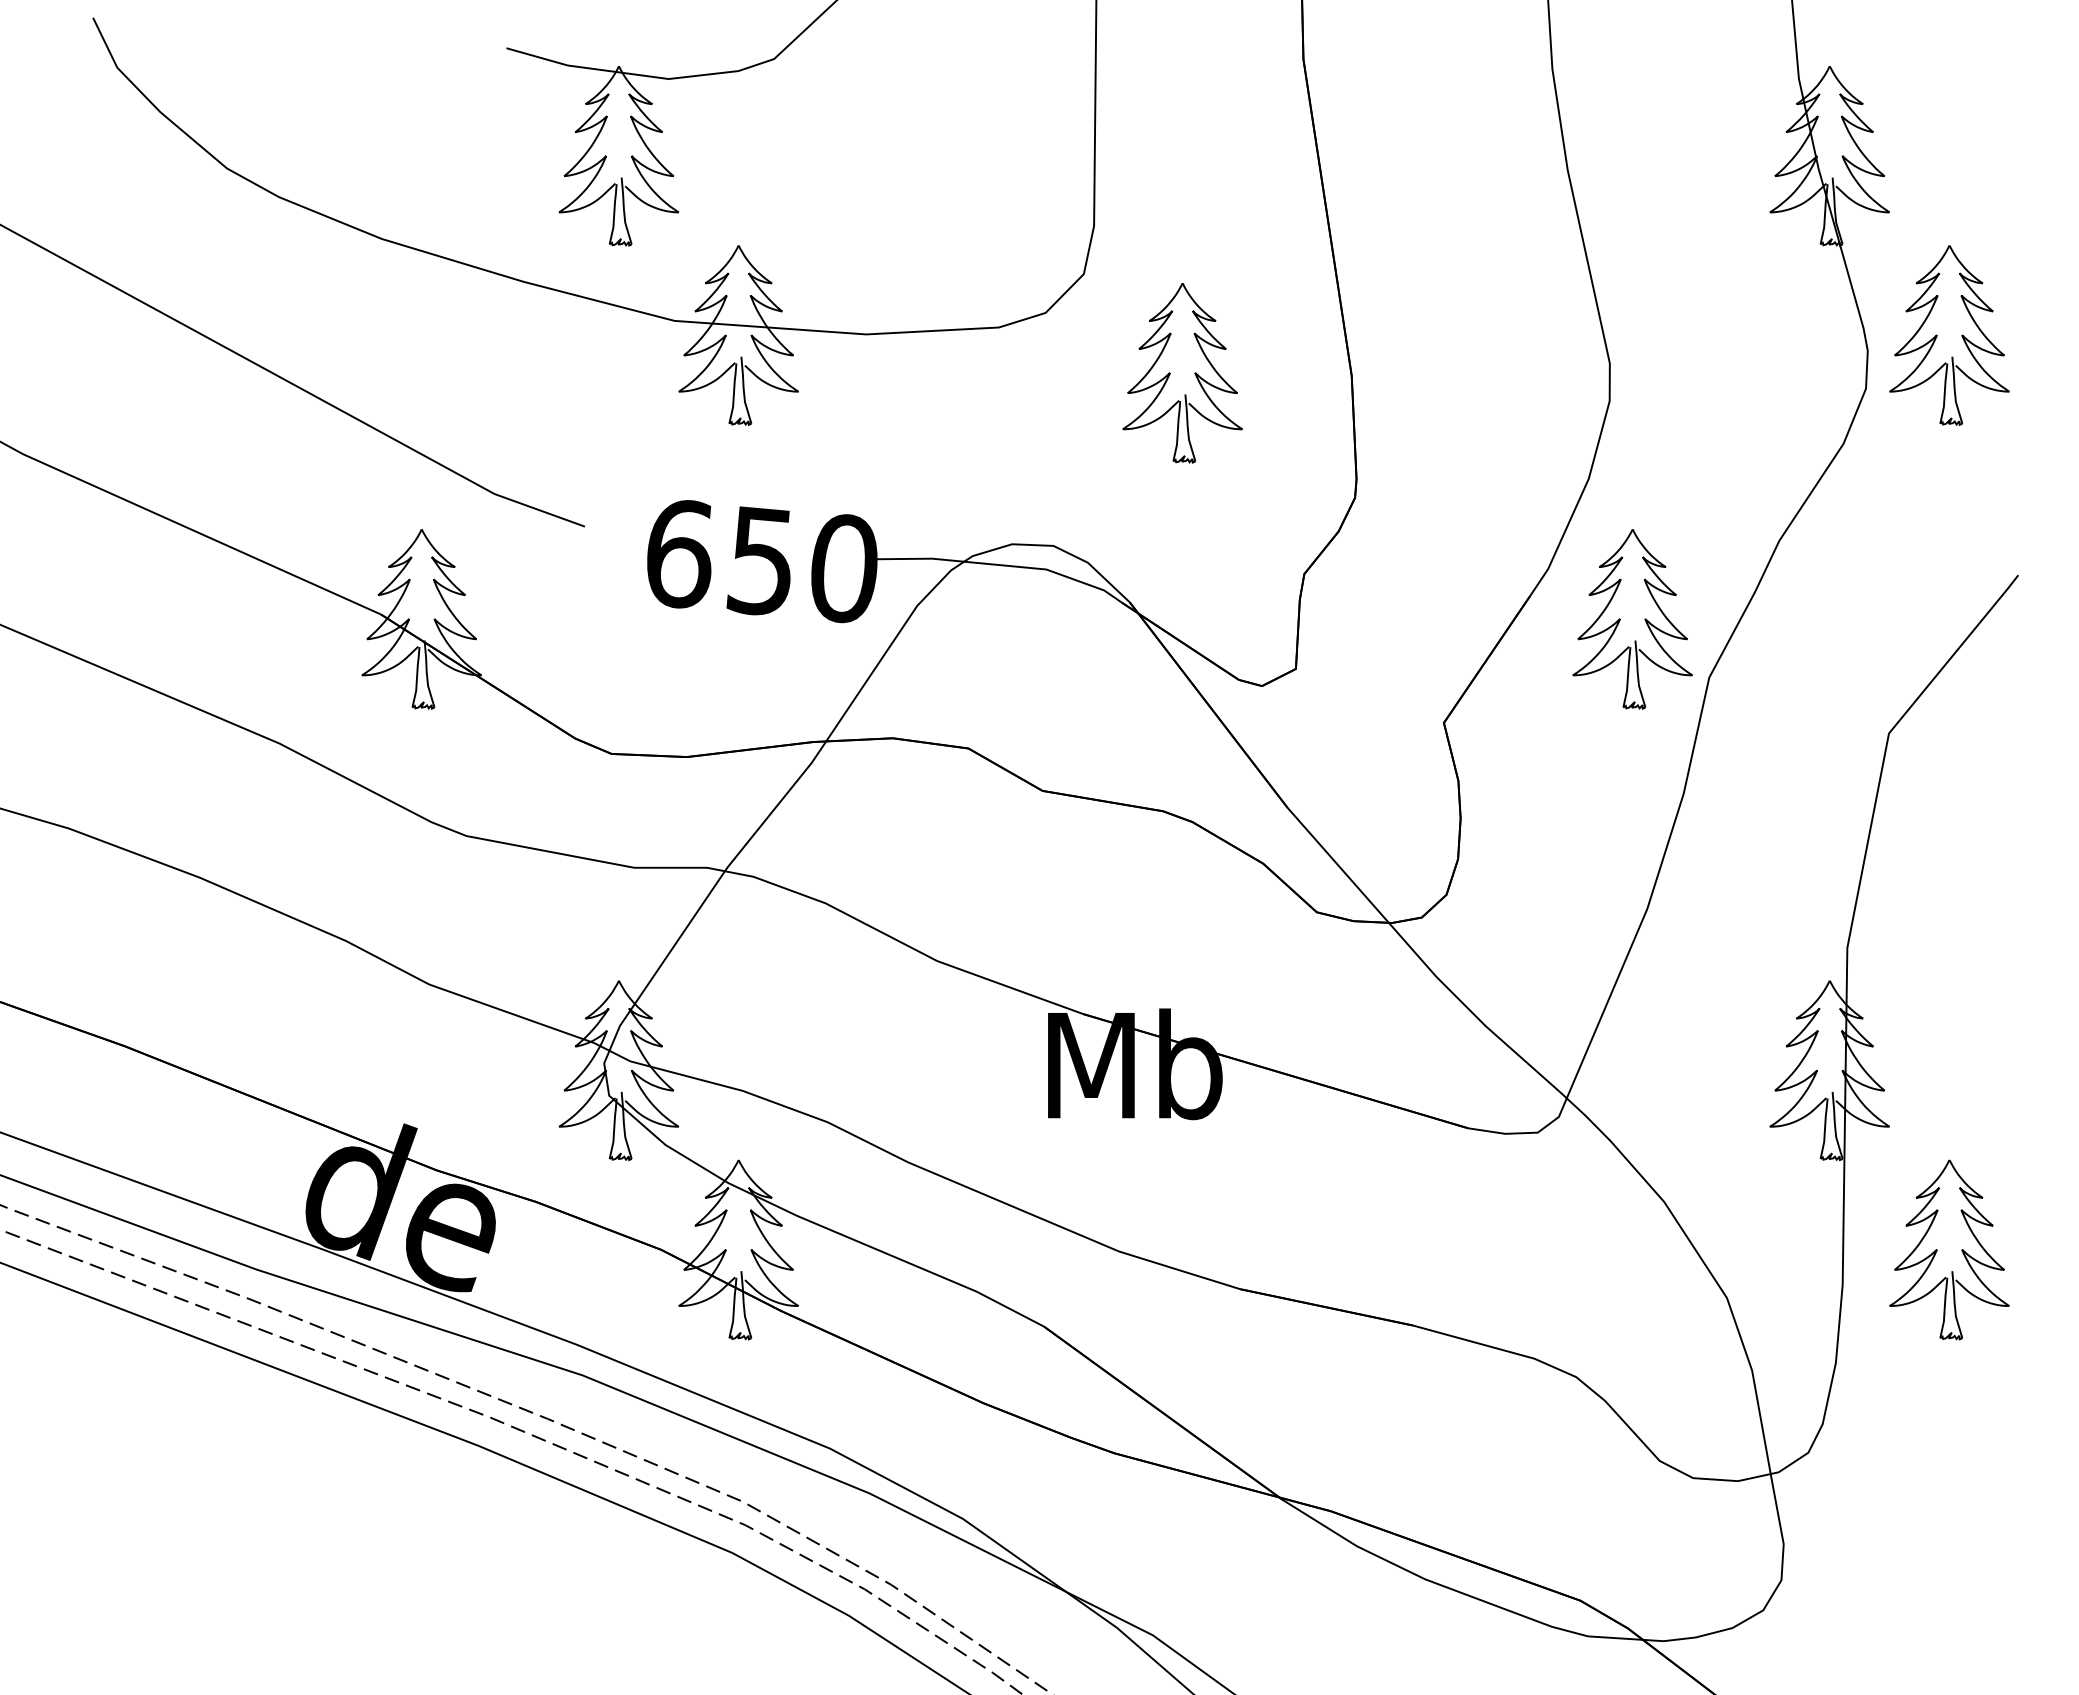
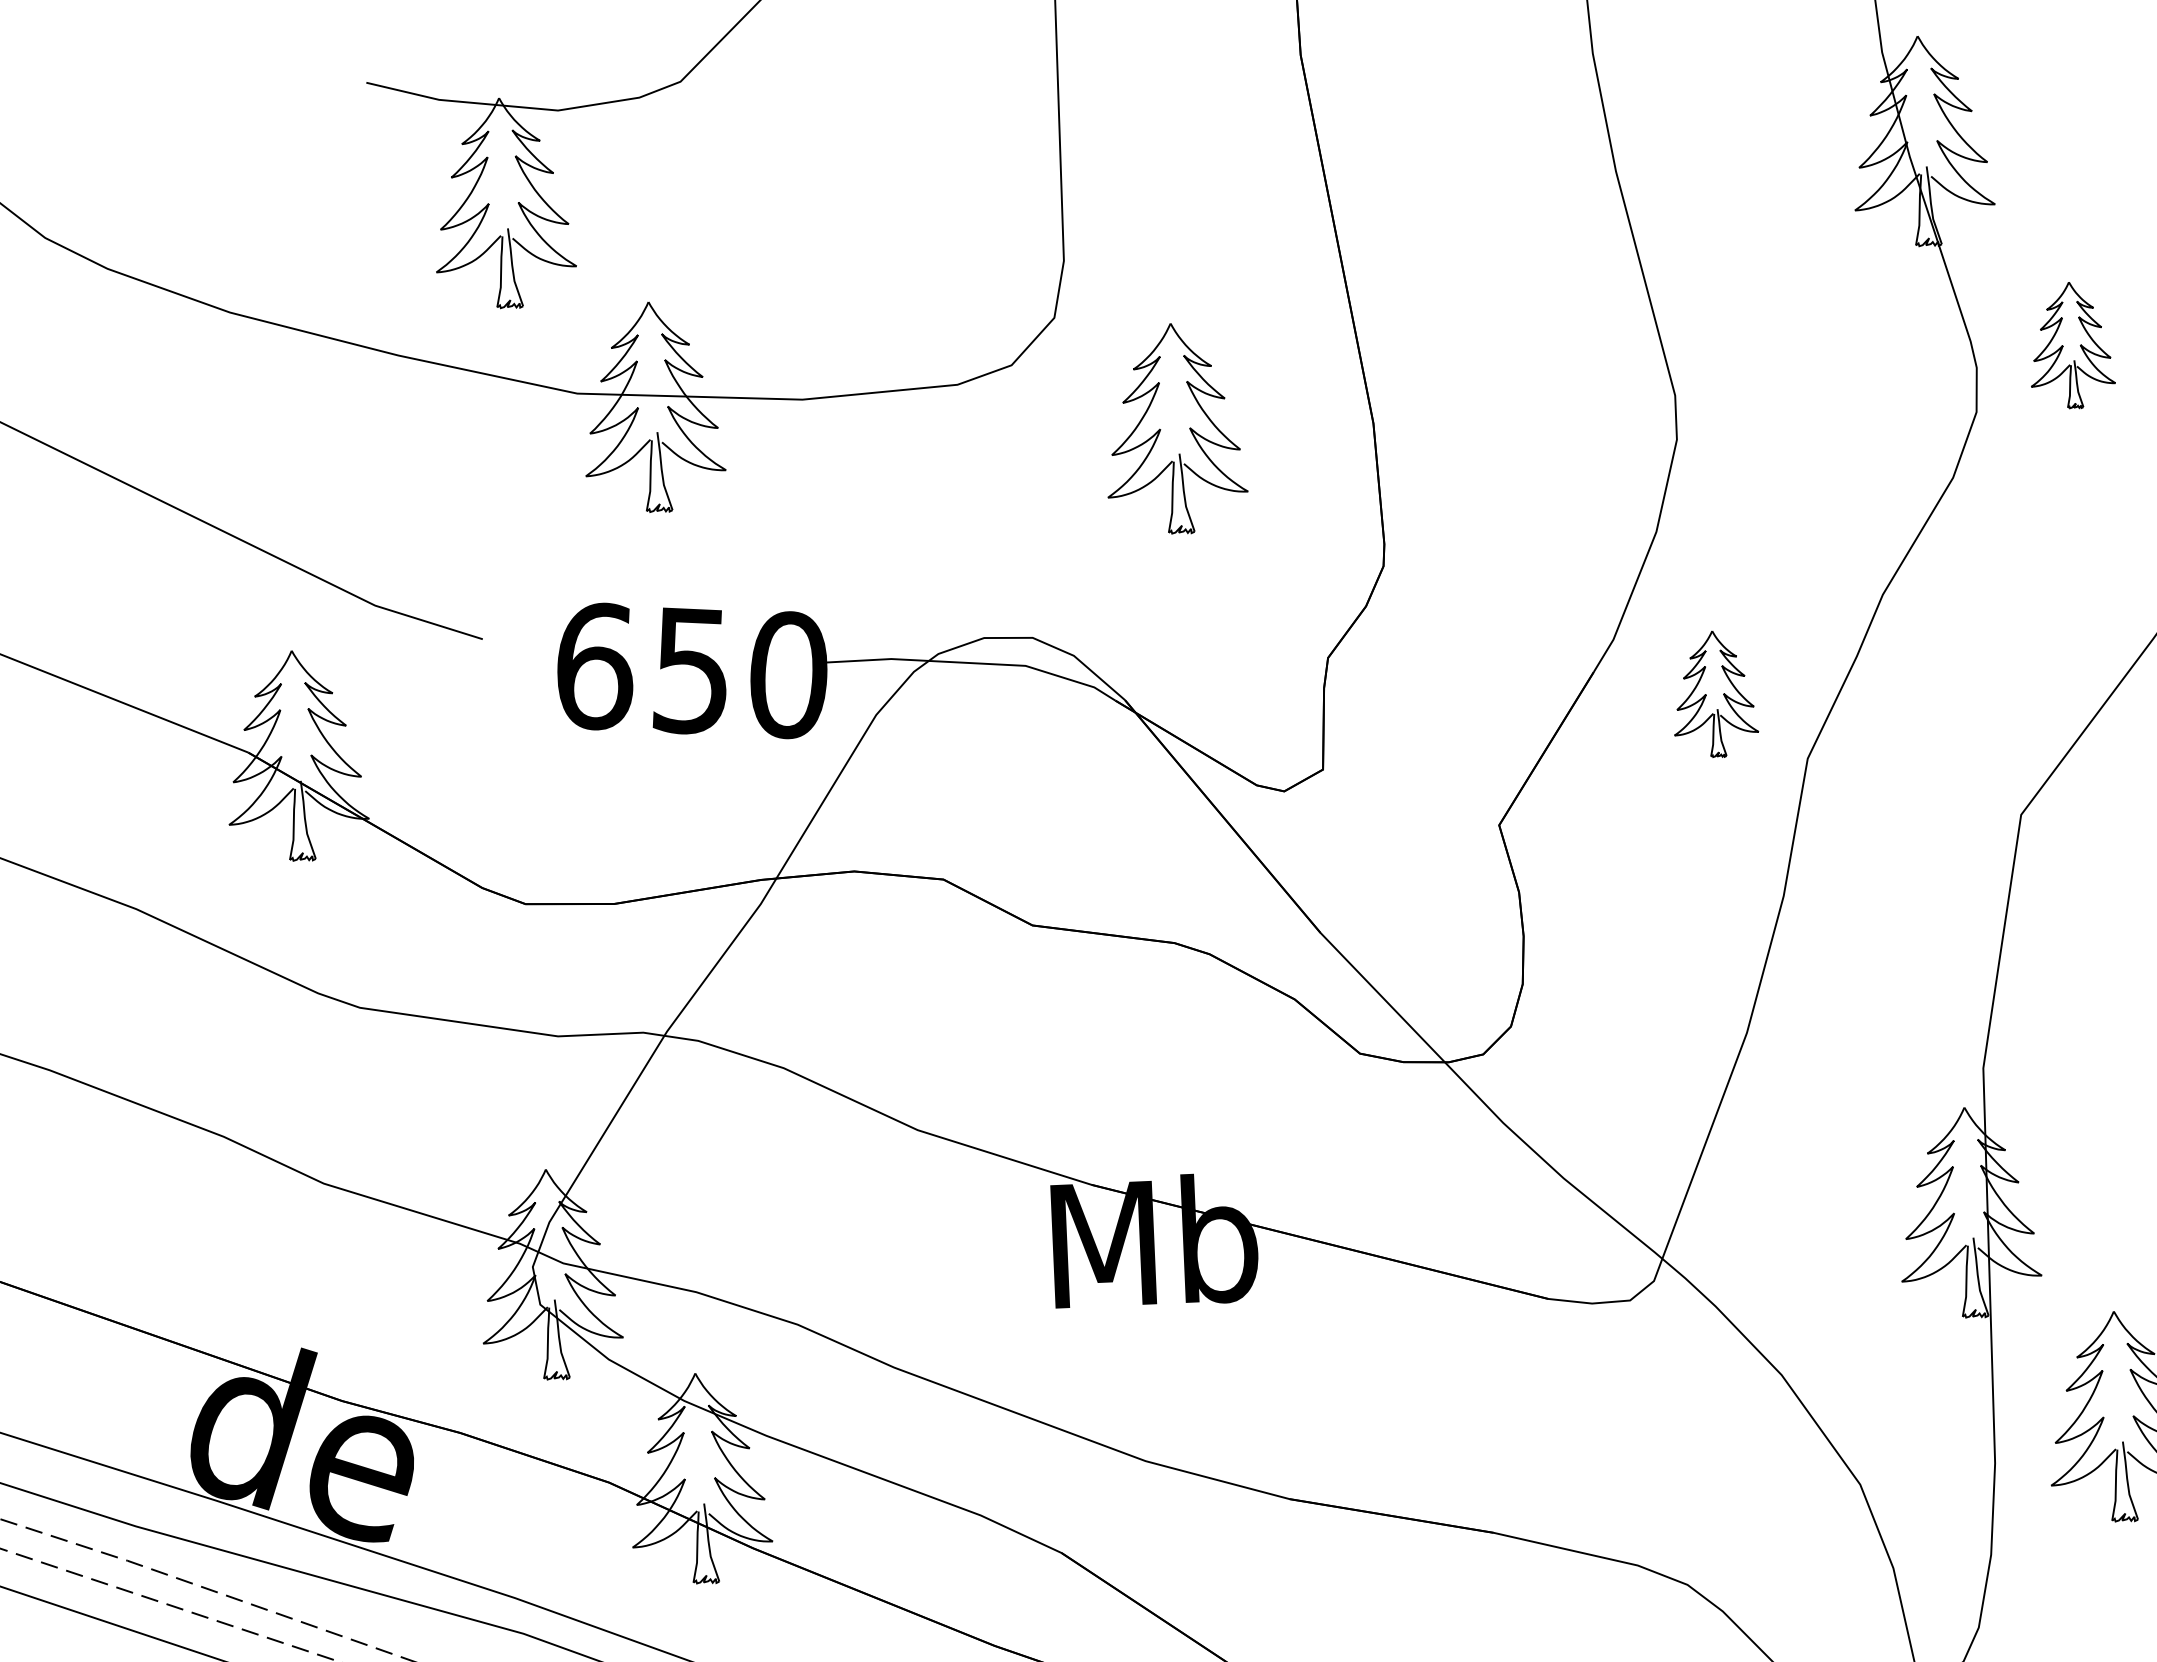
part: (1949, 335) -> (2071, 345), size x0.6
part: (1632, 619) -> (1714, 694), size x0.6

